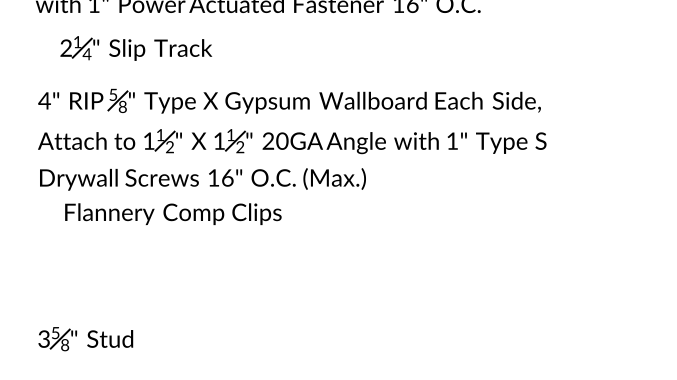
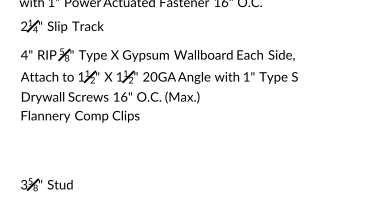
part: (136, 48) -> (62, 26), moved
text: (173, 213) -> (80, 116), moved

